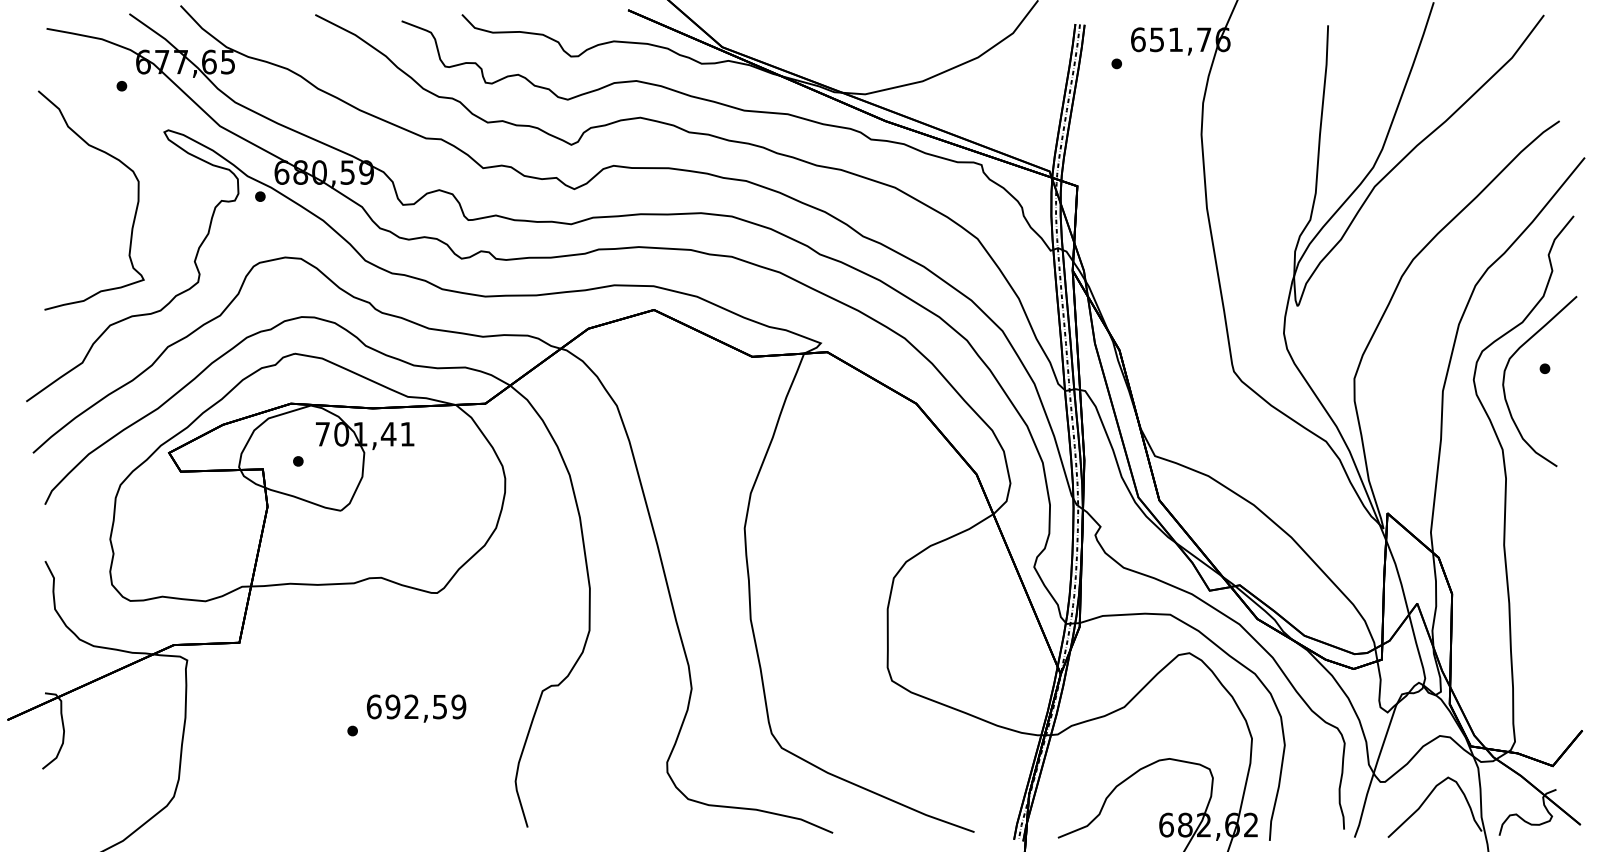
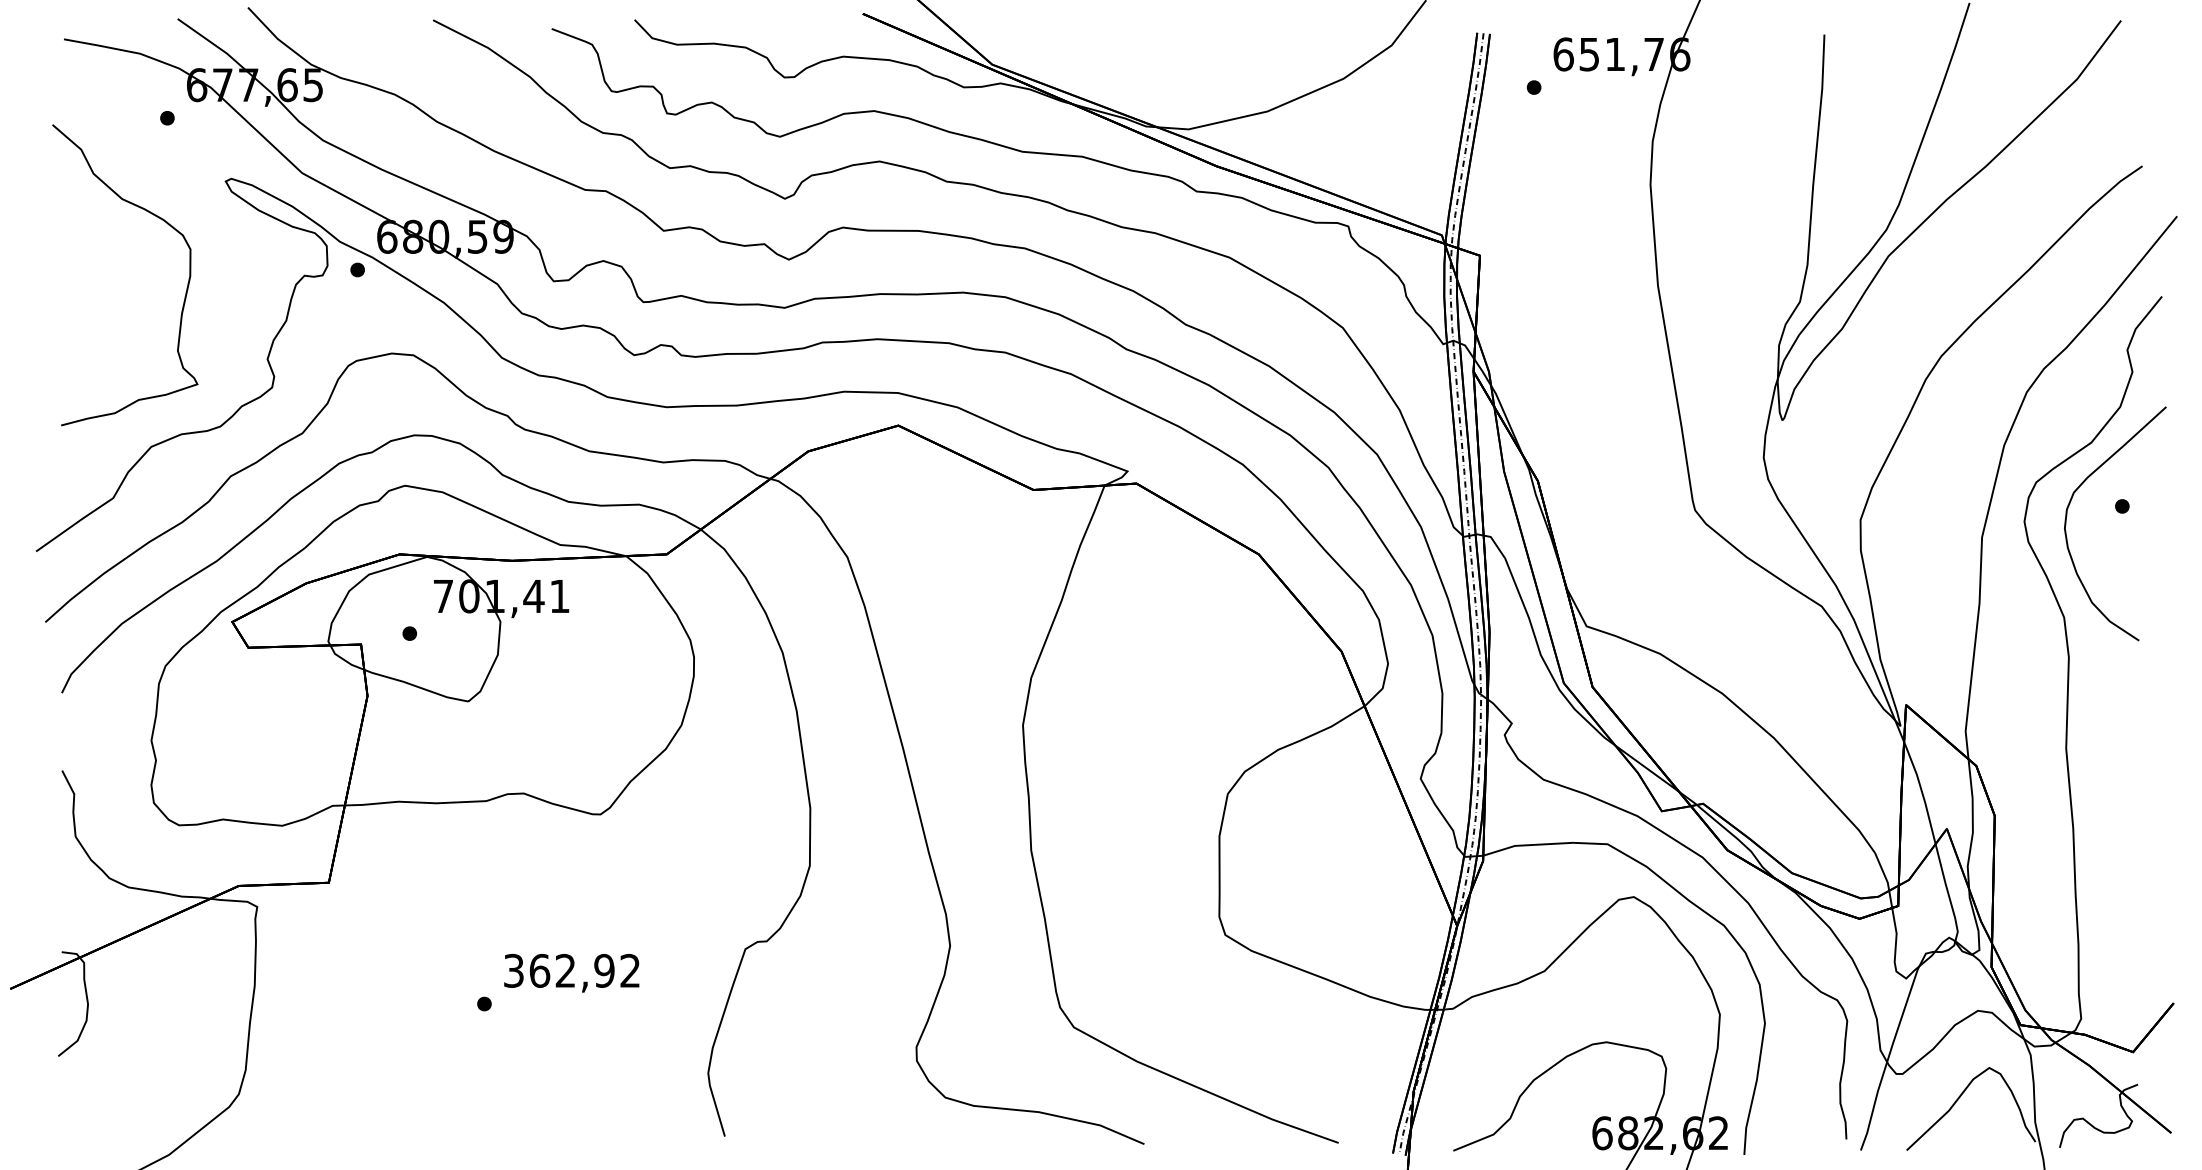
text: (416, 706) -> (572, 970), 692,59 -> 362,92

